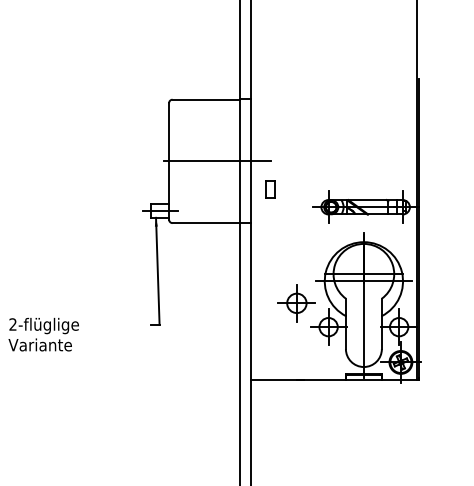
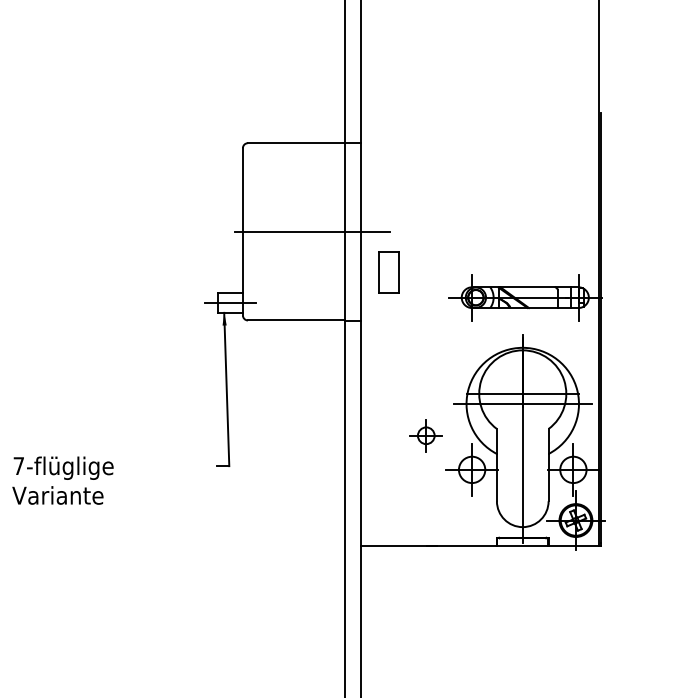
part: (270, 189) -> (388, 272), size x1.6
part: (296, 303) -> (425, 435), size x0.6
text: (12, 324) -> (18, 466), 2-flüglige -> 7-flüglige

